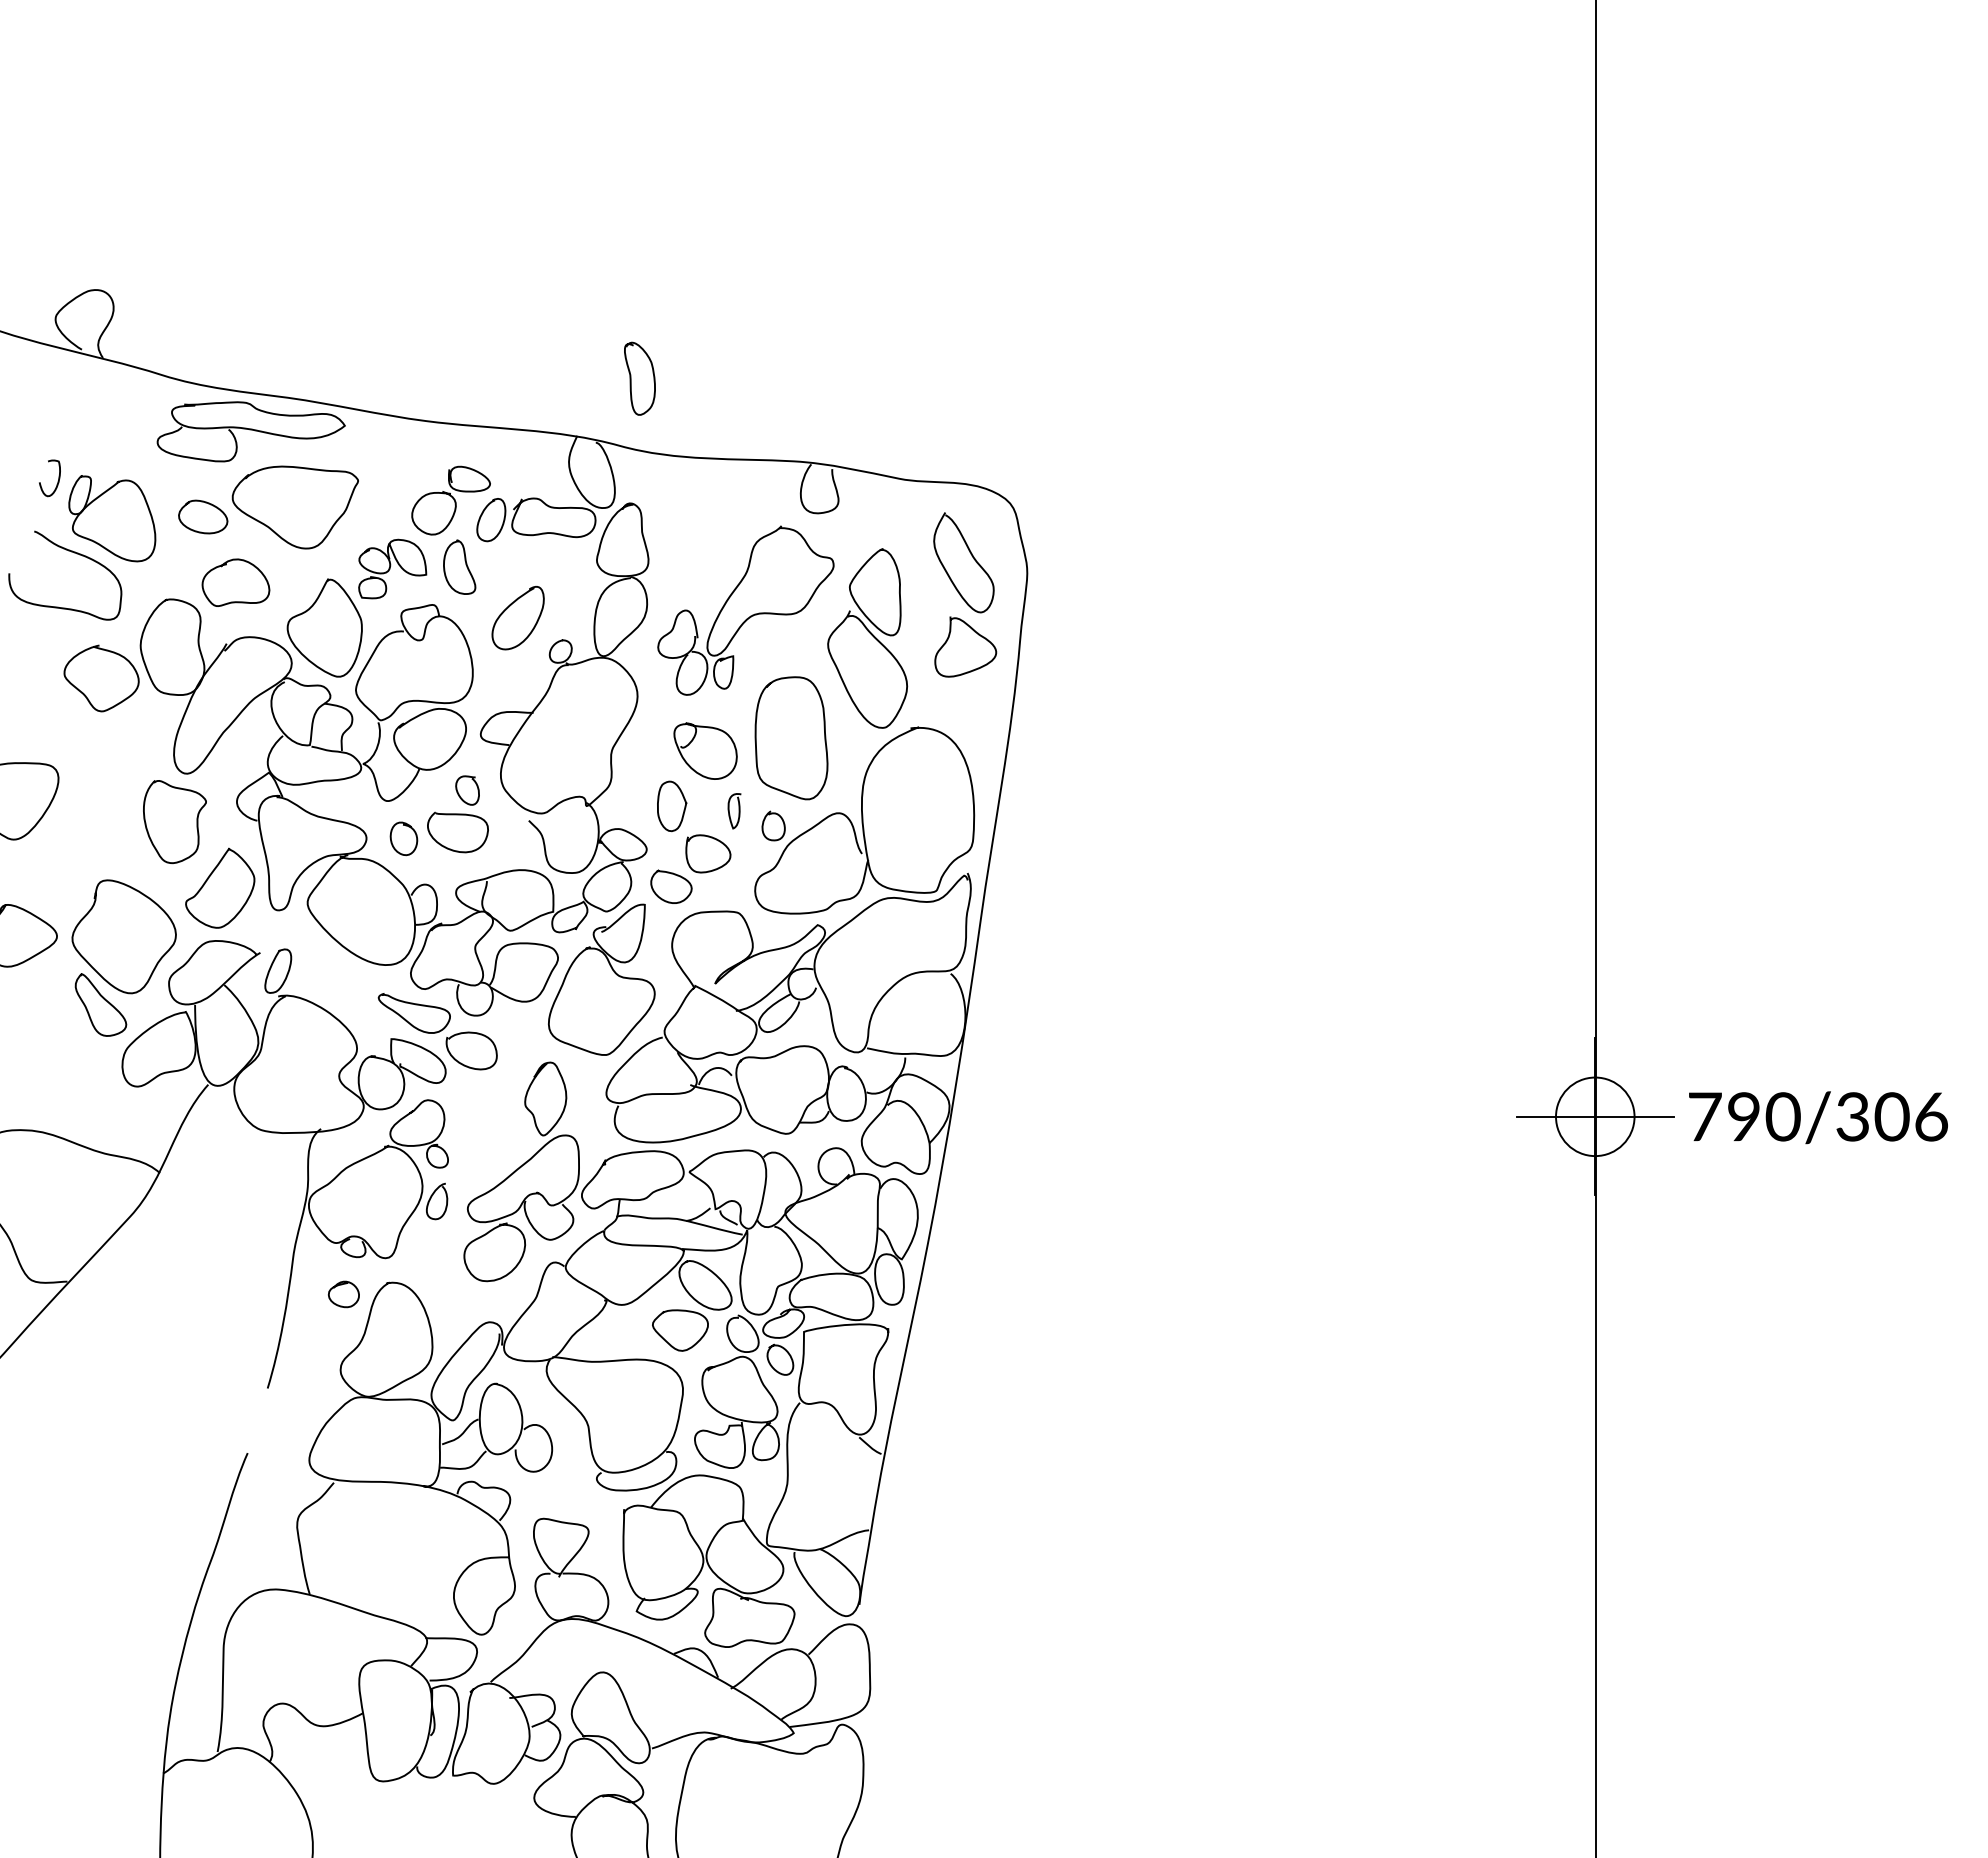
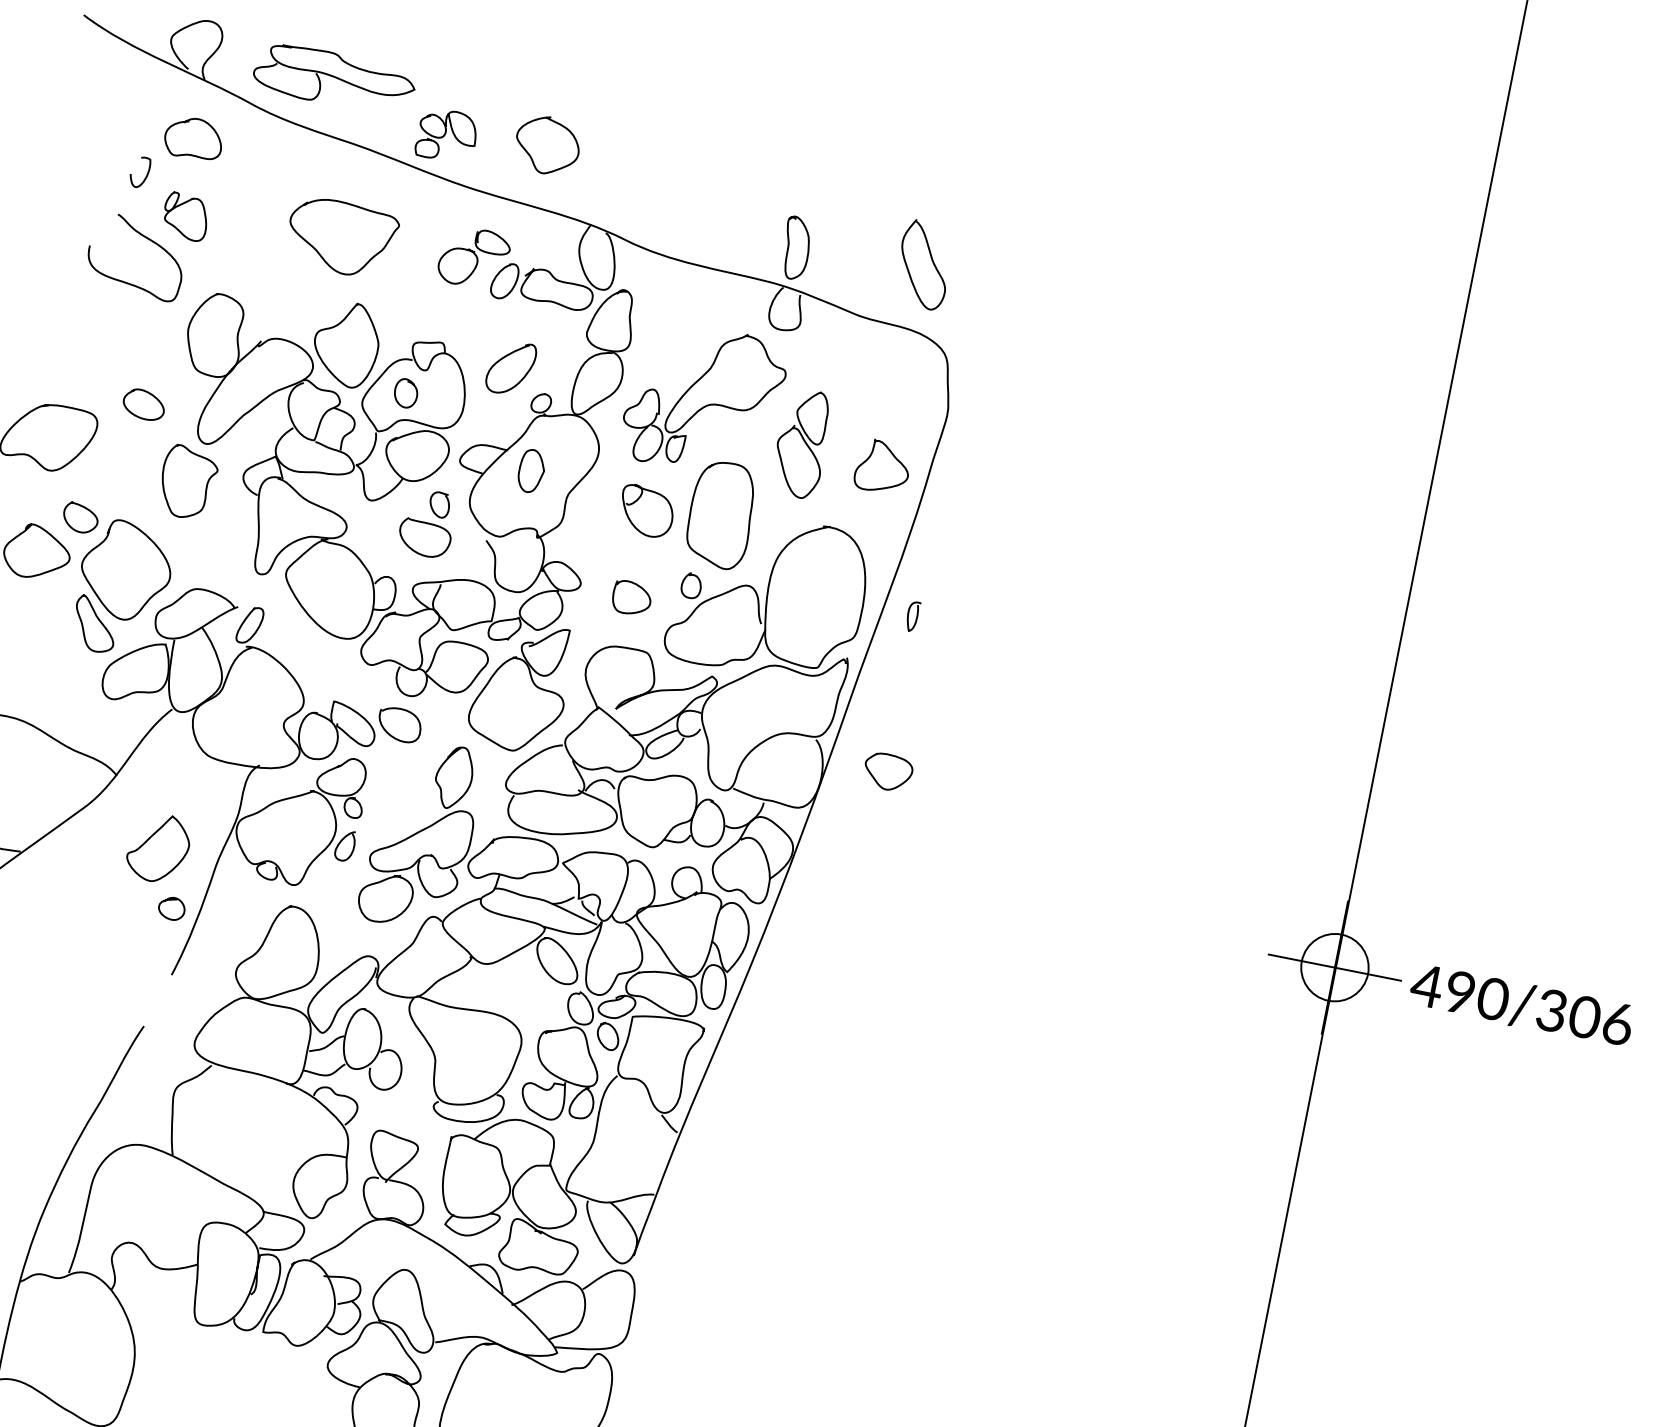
curve: (631, 378) -> (789, 246), moved
part: (250, 431) -> (334, 78), moved
curve: (208, 504) -> (150, 395), moved
part: (112, 518) -> (185, 216), size x0.6
curve: (971, 556) -> (931, 260), moved
curve: (465, 564) -> (475, 314), removed
part: (392, 568) -> (447, 135), moved
curve: (235, 601) -> (190, 154), moved
part: (867, 638) -> (801, 443), size x0.7
curve: (85, 694) -> (531, 156), moved
curve: (683, 809) -> (540, 475), moved
curve: (738, 811) -> (916, 617), moved
curve: (392, 841) -> (395, 393), moved
curve: (674, 875) -> (85, 509), moved
curve: (209, 878) -> (151, 838), moved
curve: (415, 1005) -> (359, 677), removed
text: (1704, 1116) -> (1426, 985), 790/306 -> 490/306
curve: (342, 1285) -> (172, 900), moved
curve: (670, 1343) -> (877, 781), moved

